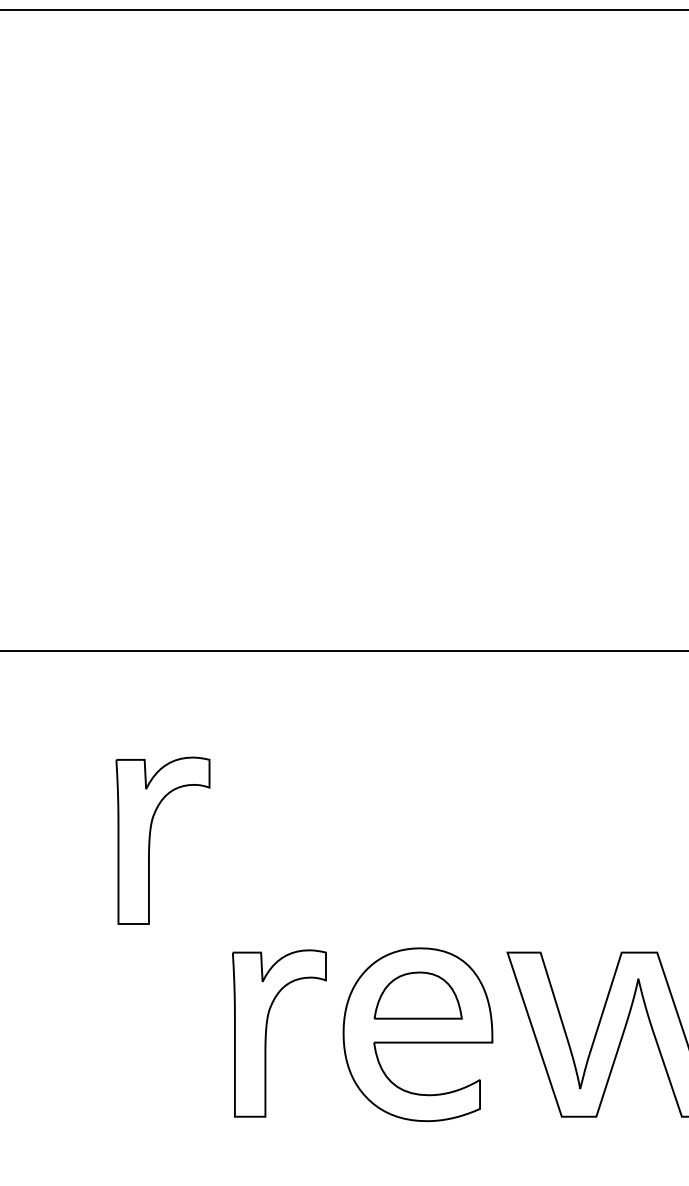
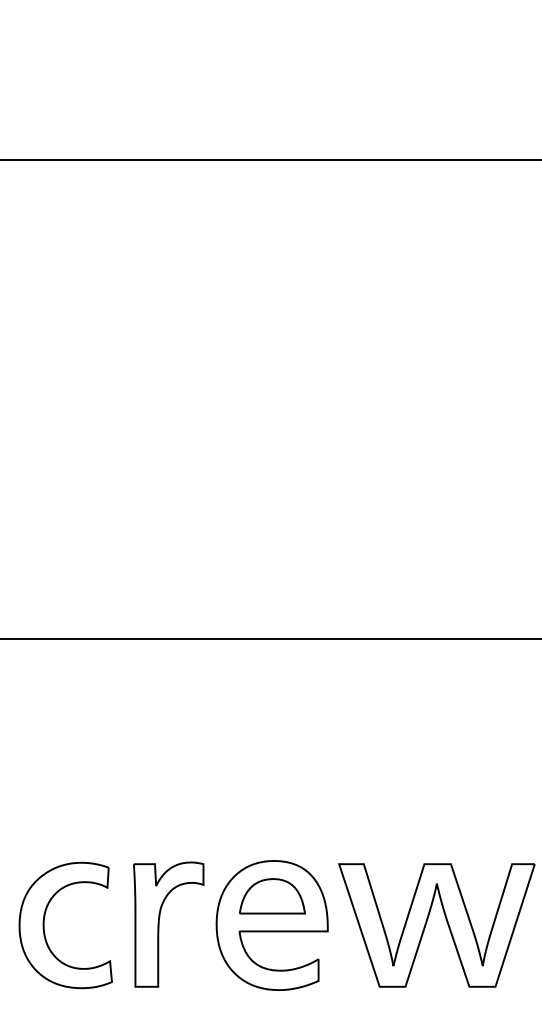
part: (150, 840) -> (72, 780), removed
part: (113, 1034) -> (44, 925), added

